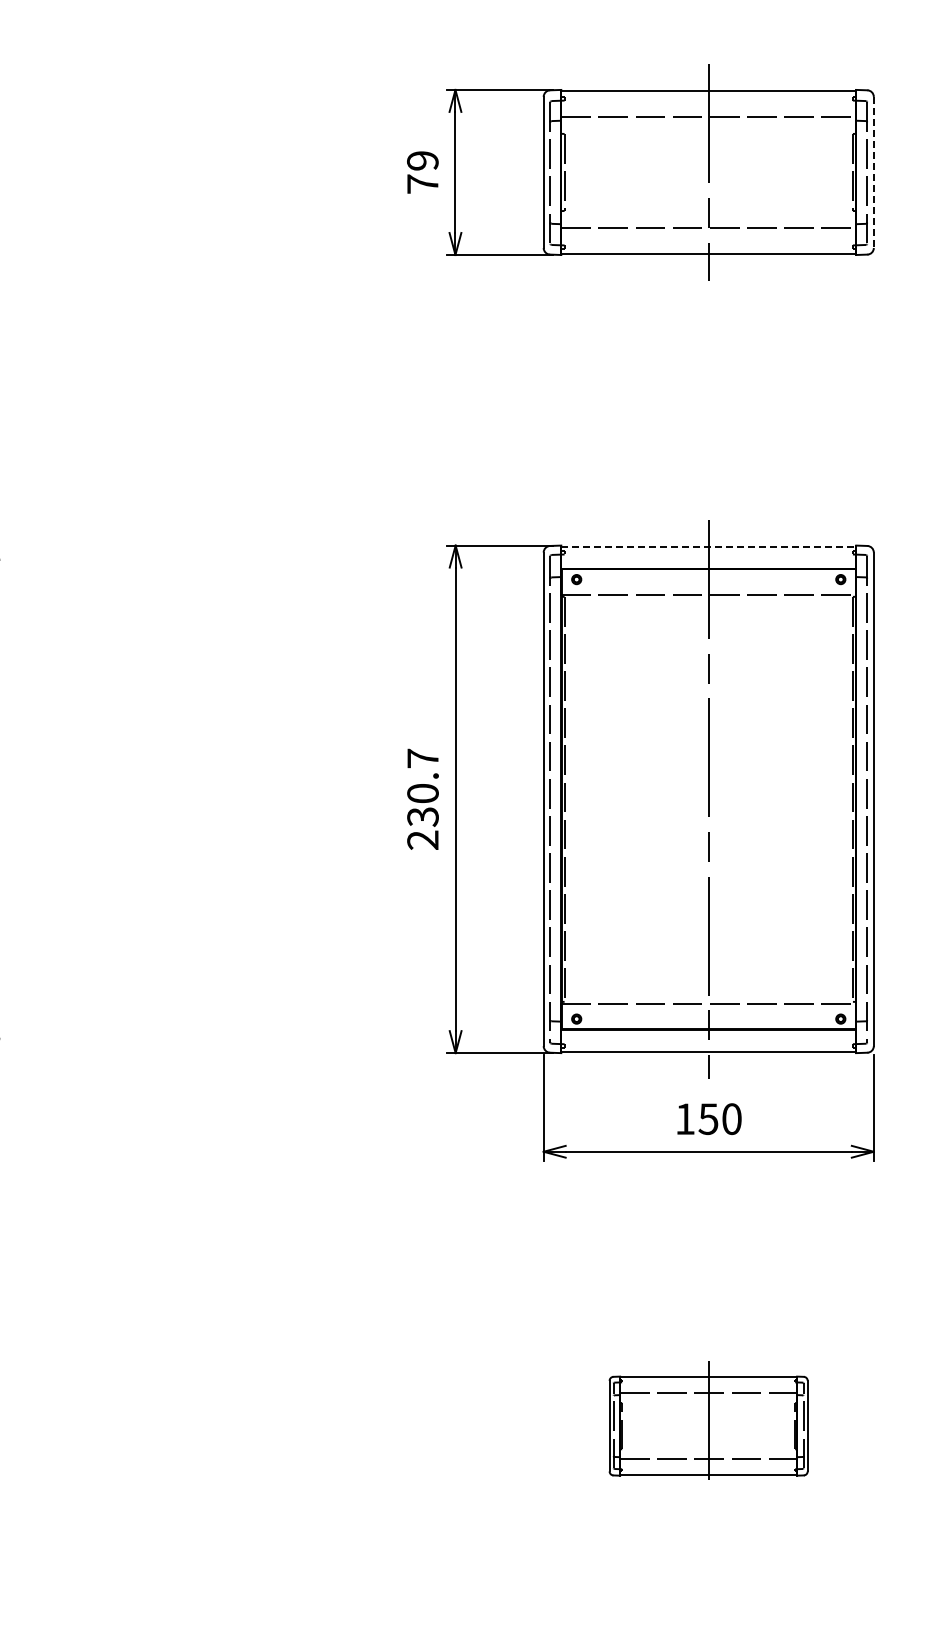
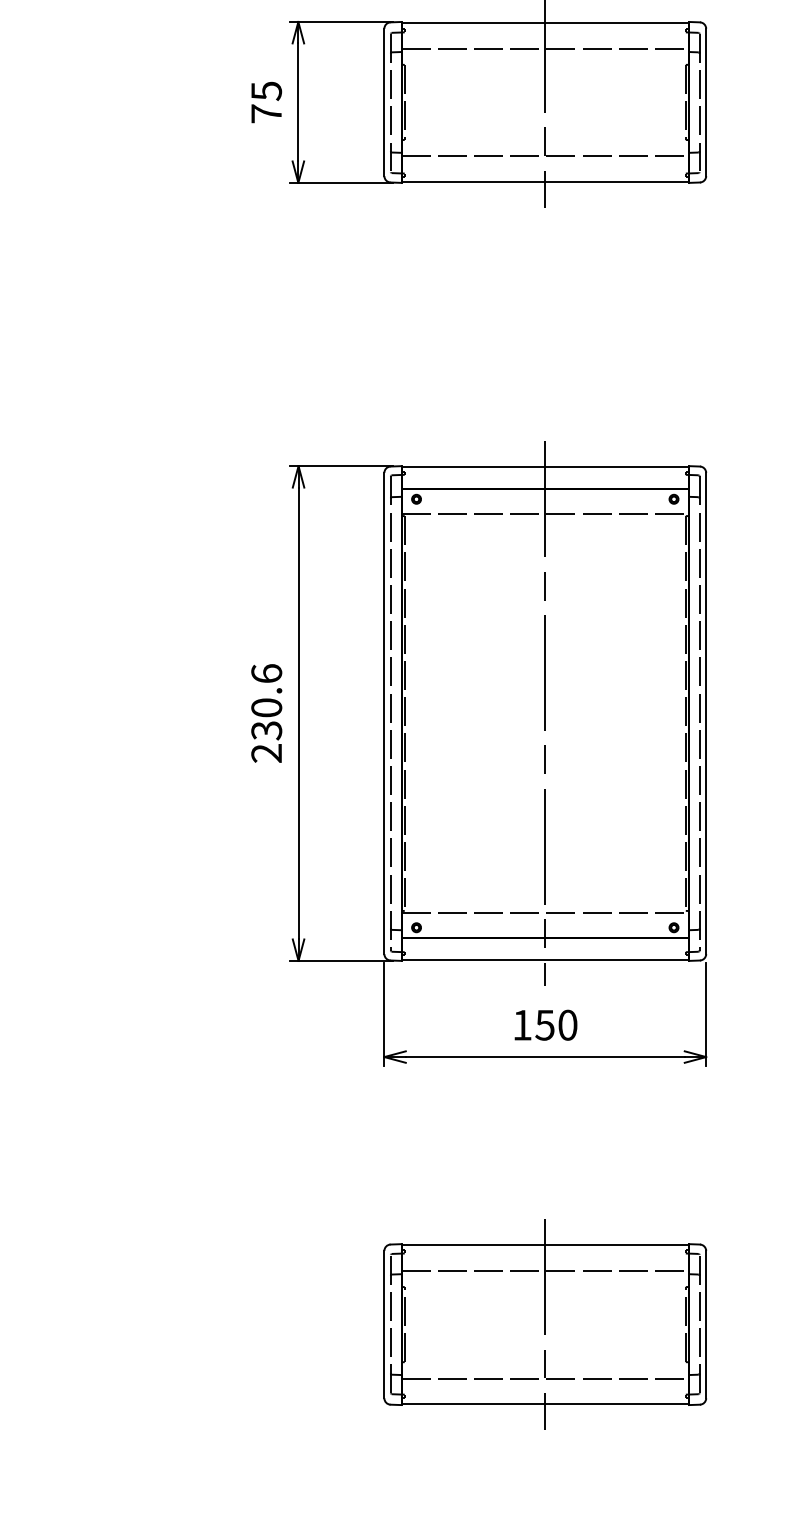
text: (422, 161) -> (266, 91), 79 -> 75
line: (873, 172) -> (705, 102), dashed -> solid
line: (709, 546) -> (546, 467), dashed -> solid
text: (422, 758) -> (266, 673), 230.7 -> 230.6
part: (708, 1425) -> (545, 1323), size x1.67

